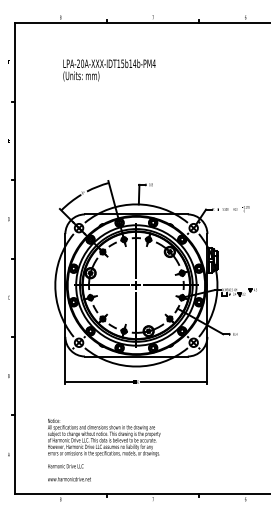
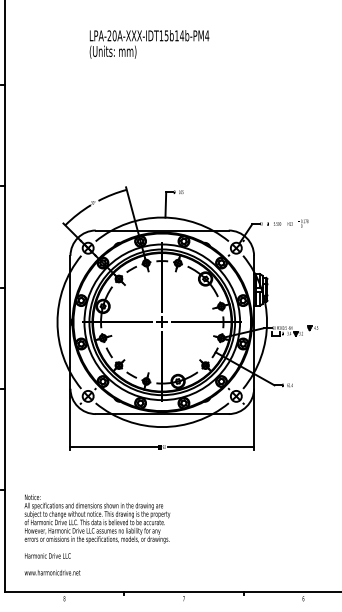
text: (109, 70) -> (149, 44), moved
text: (104, 449) -> (97, 534), moved

